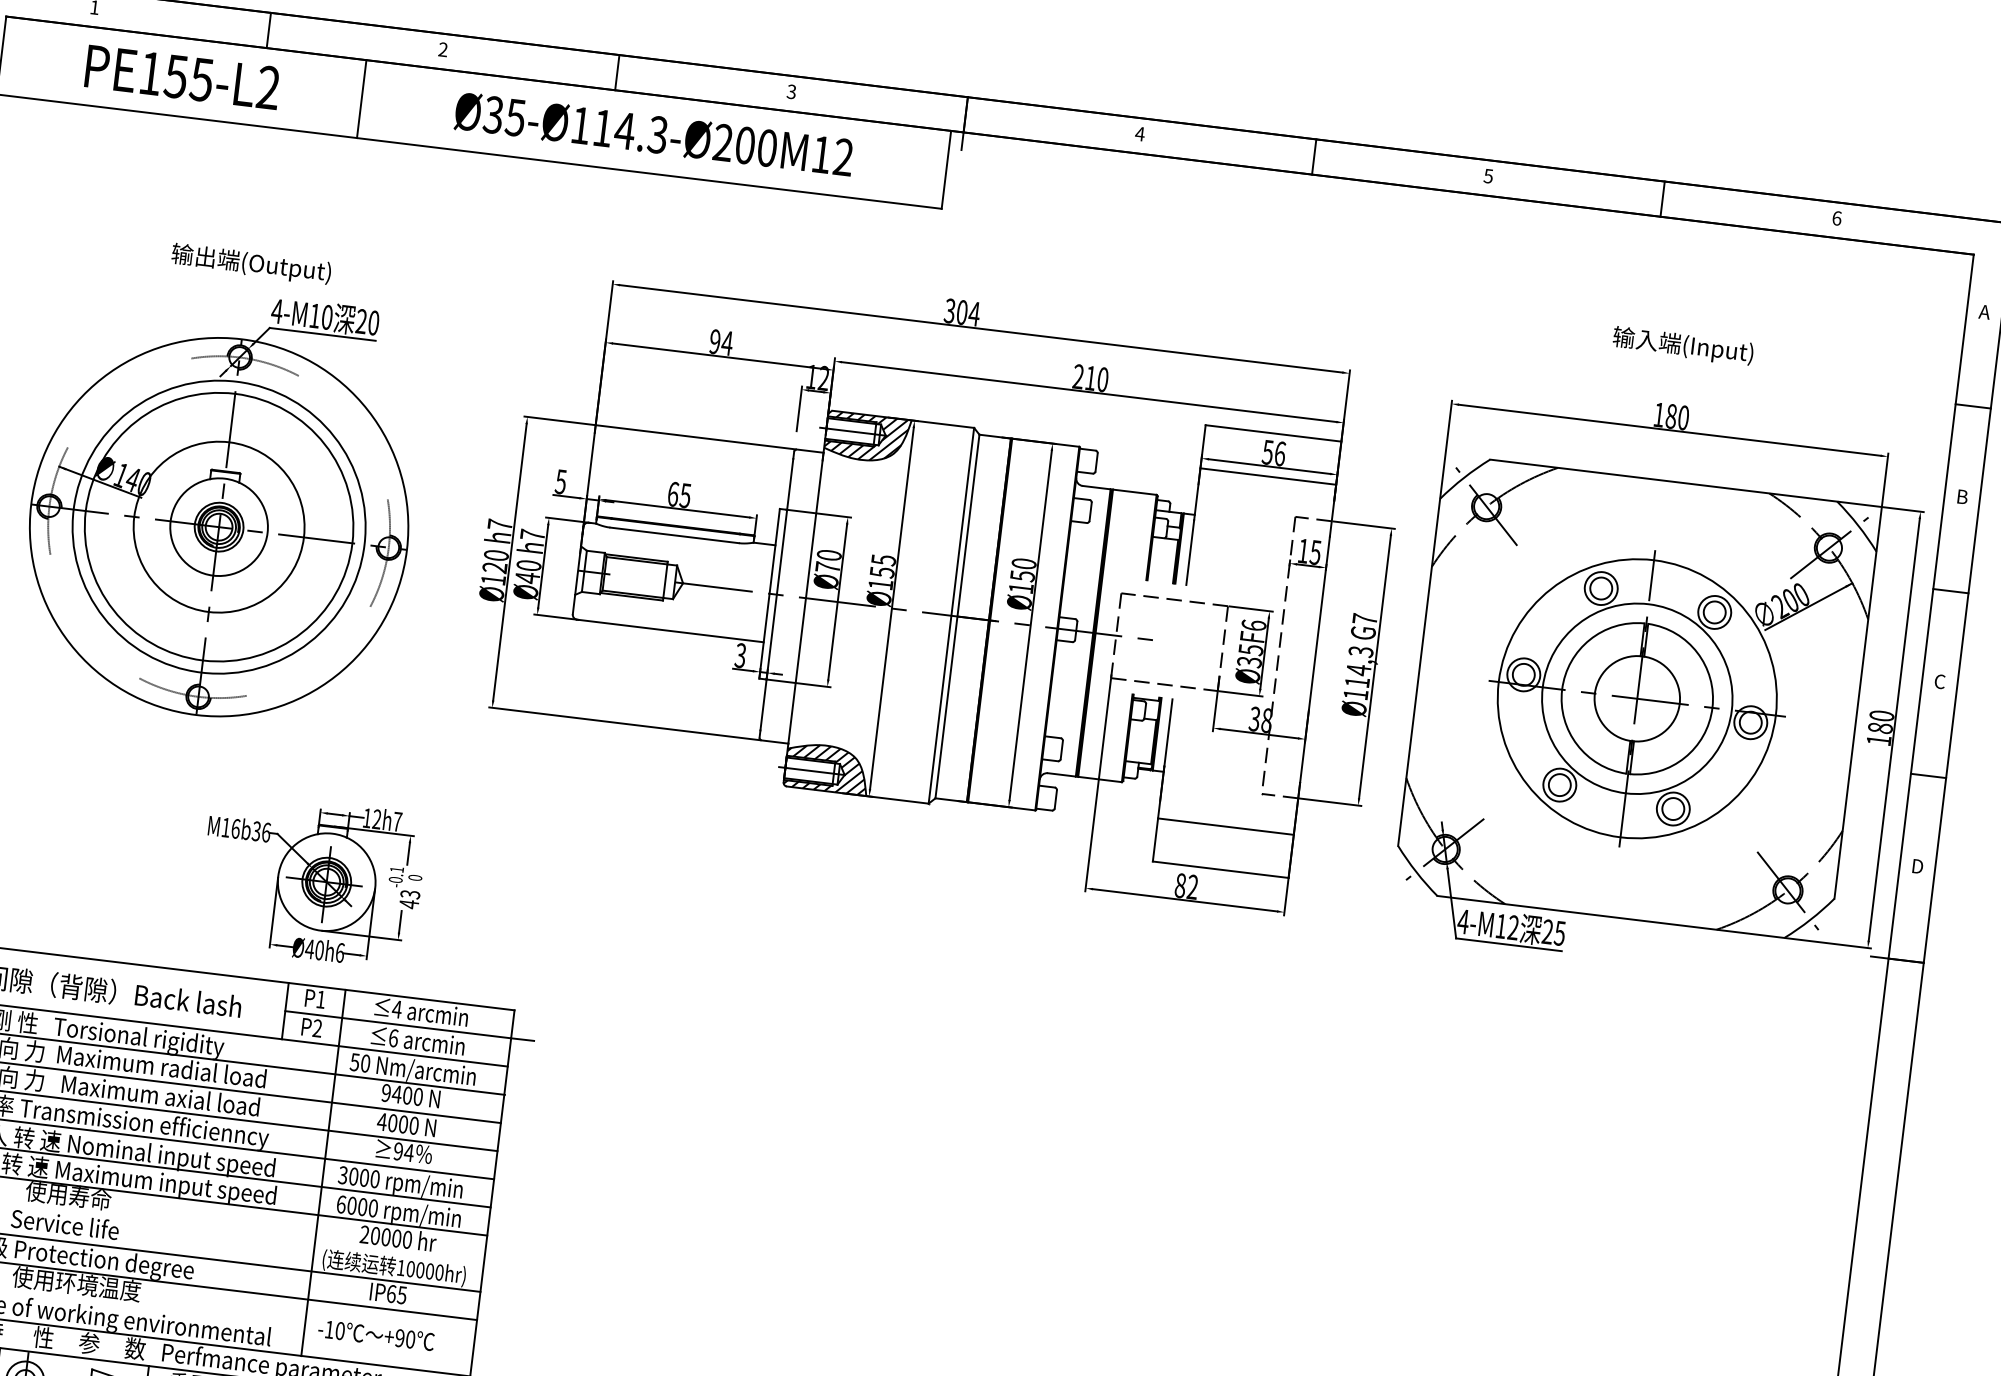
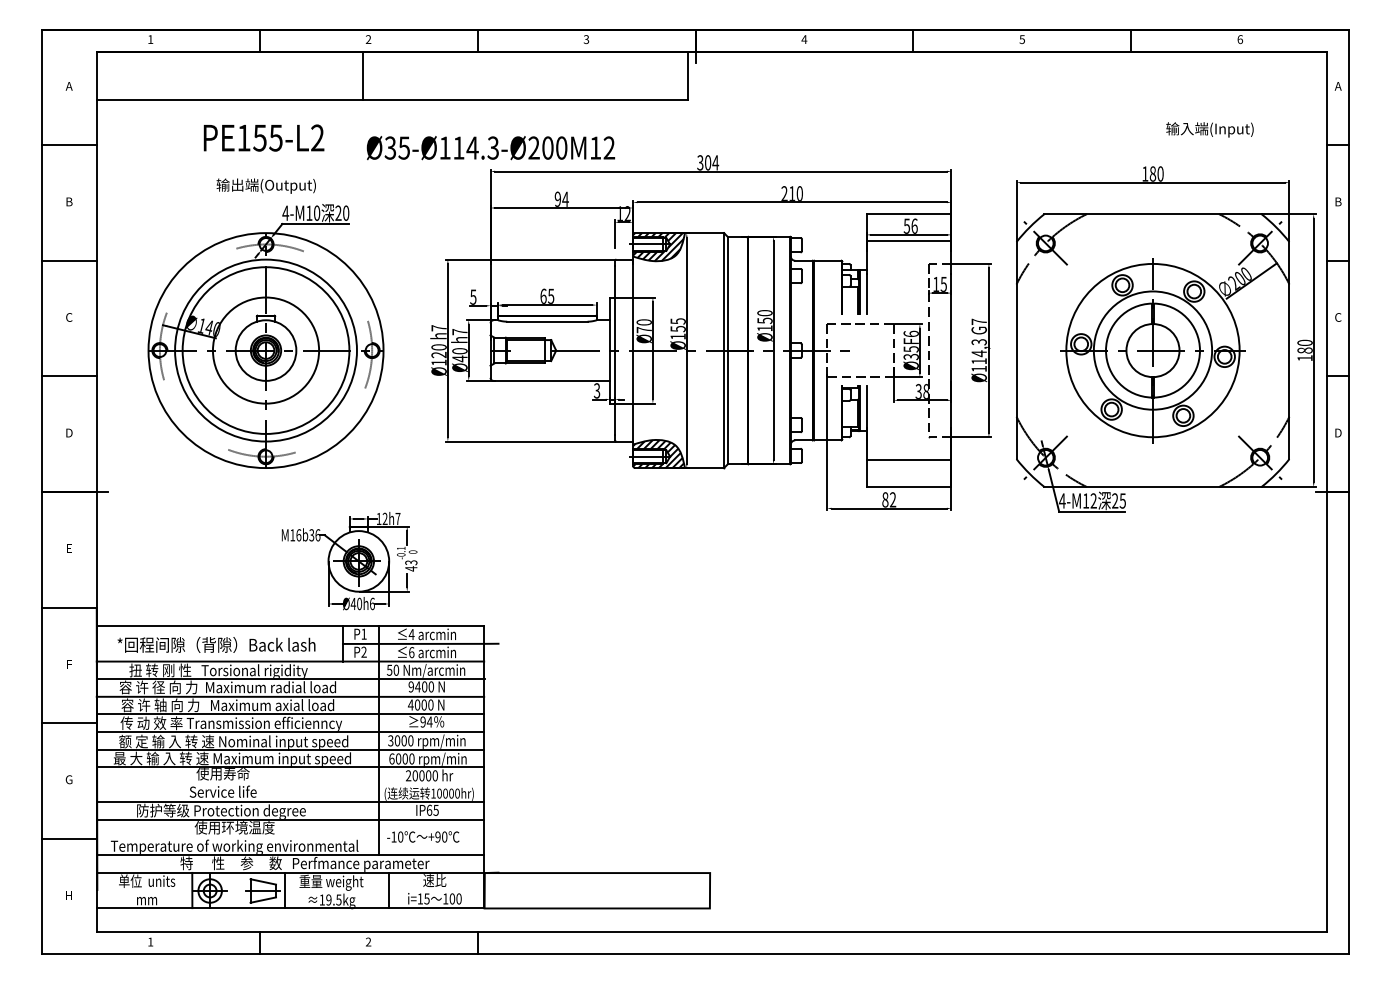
text: (181, 76) -> (263, 137), moved
line: (362, 98) -> (363, 75), moved
text: (653, 135) -> (490, 148), moved
text: (1682, 345) -> (1209, 129), moved

